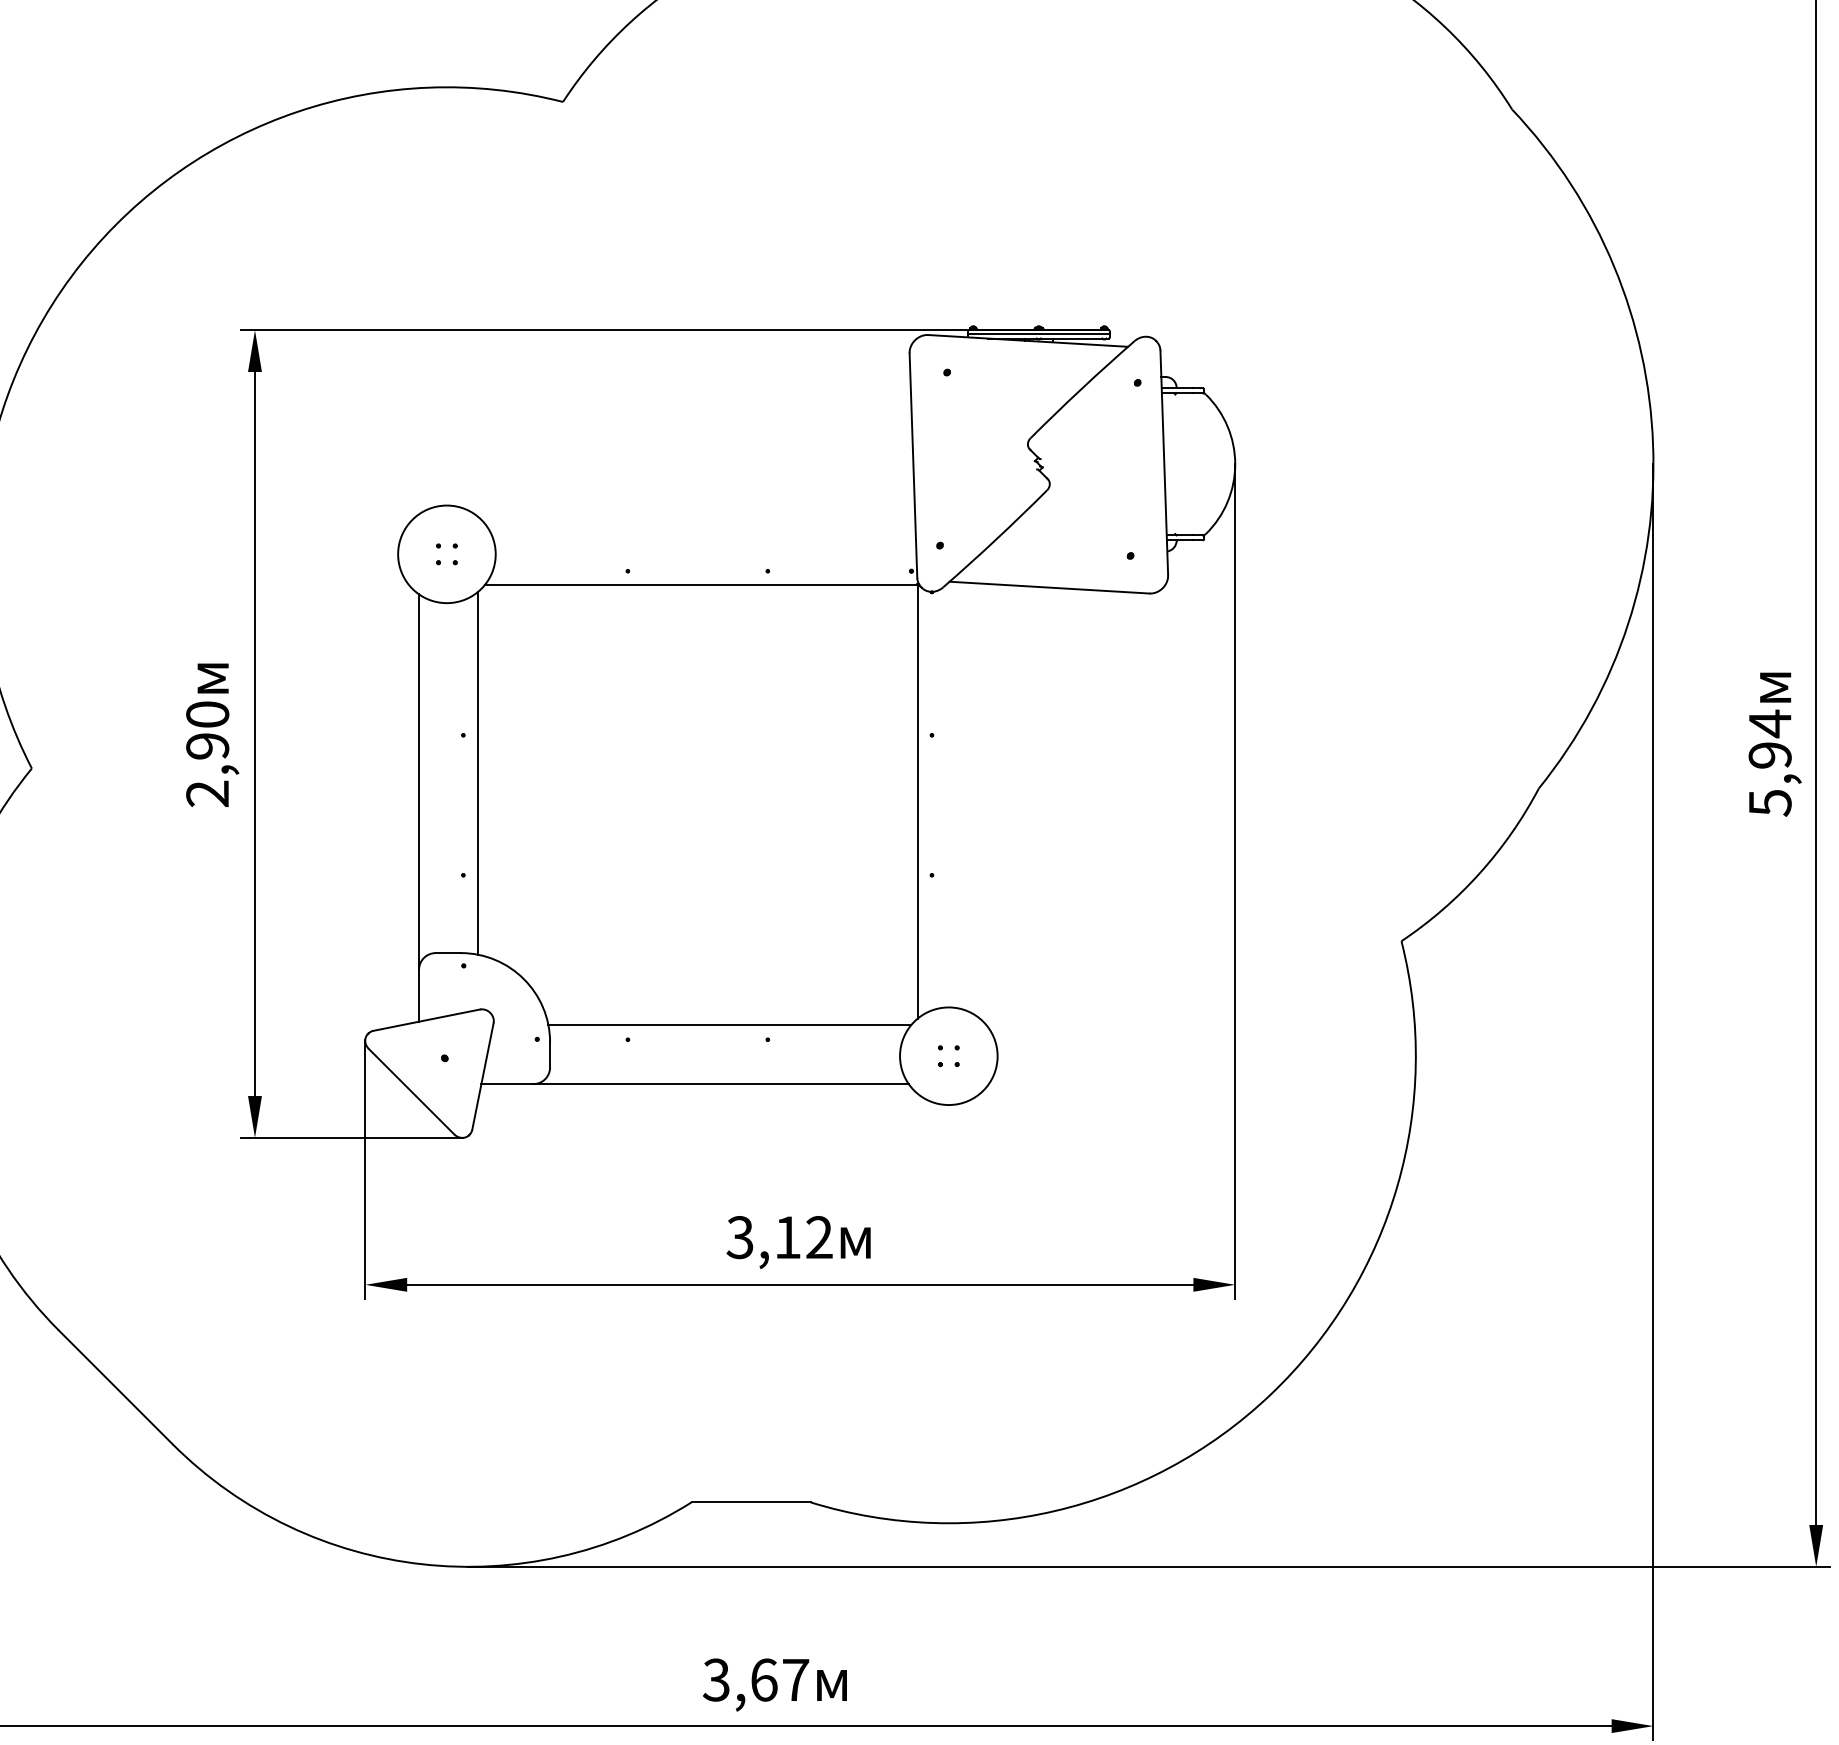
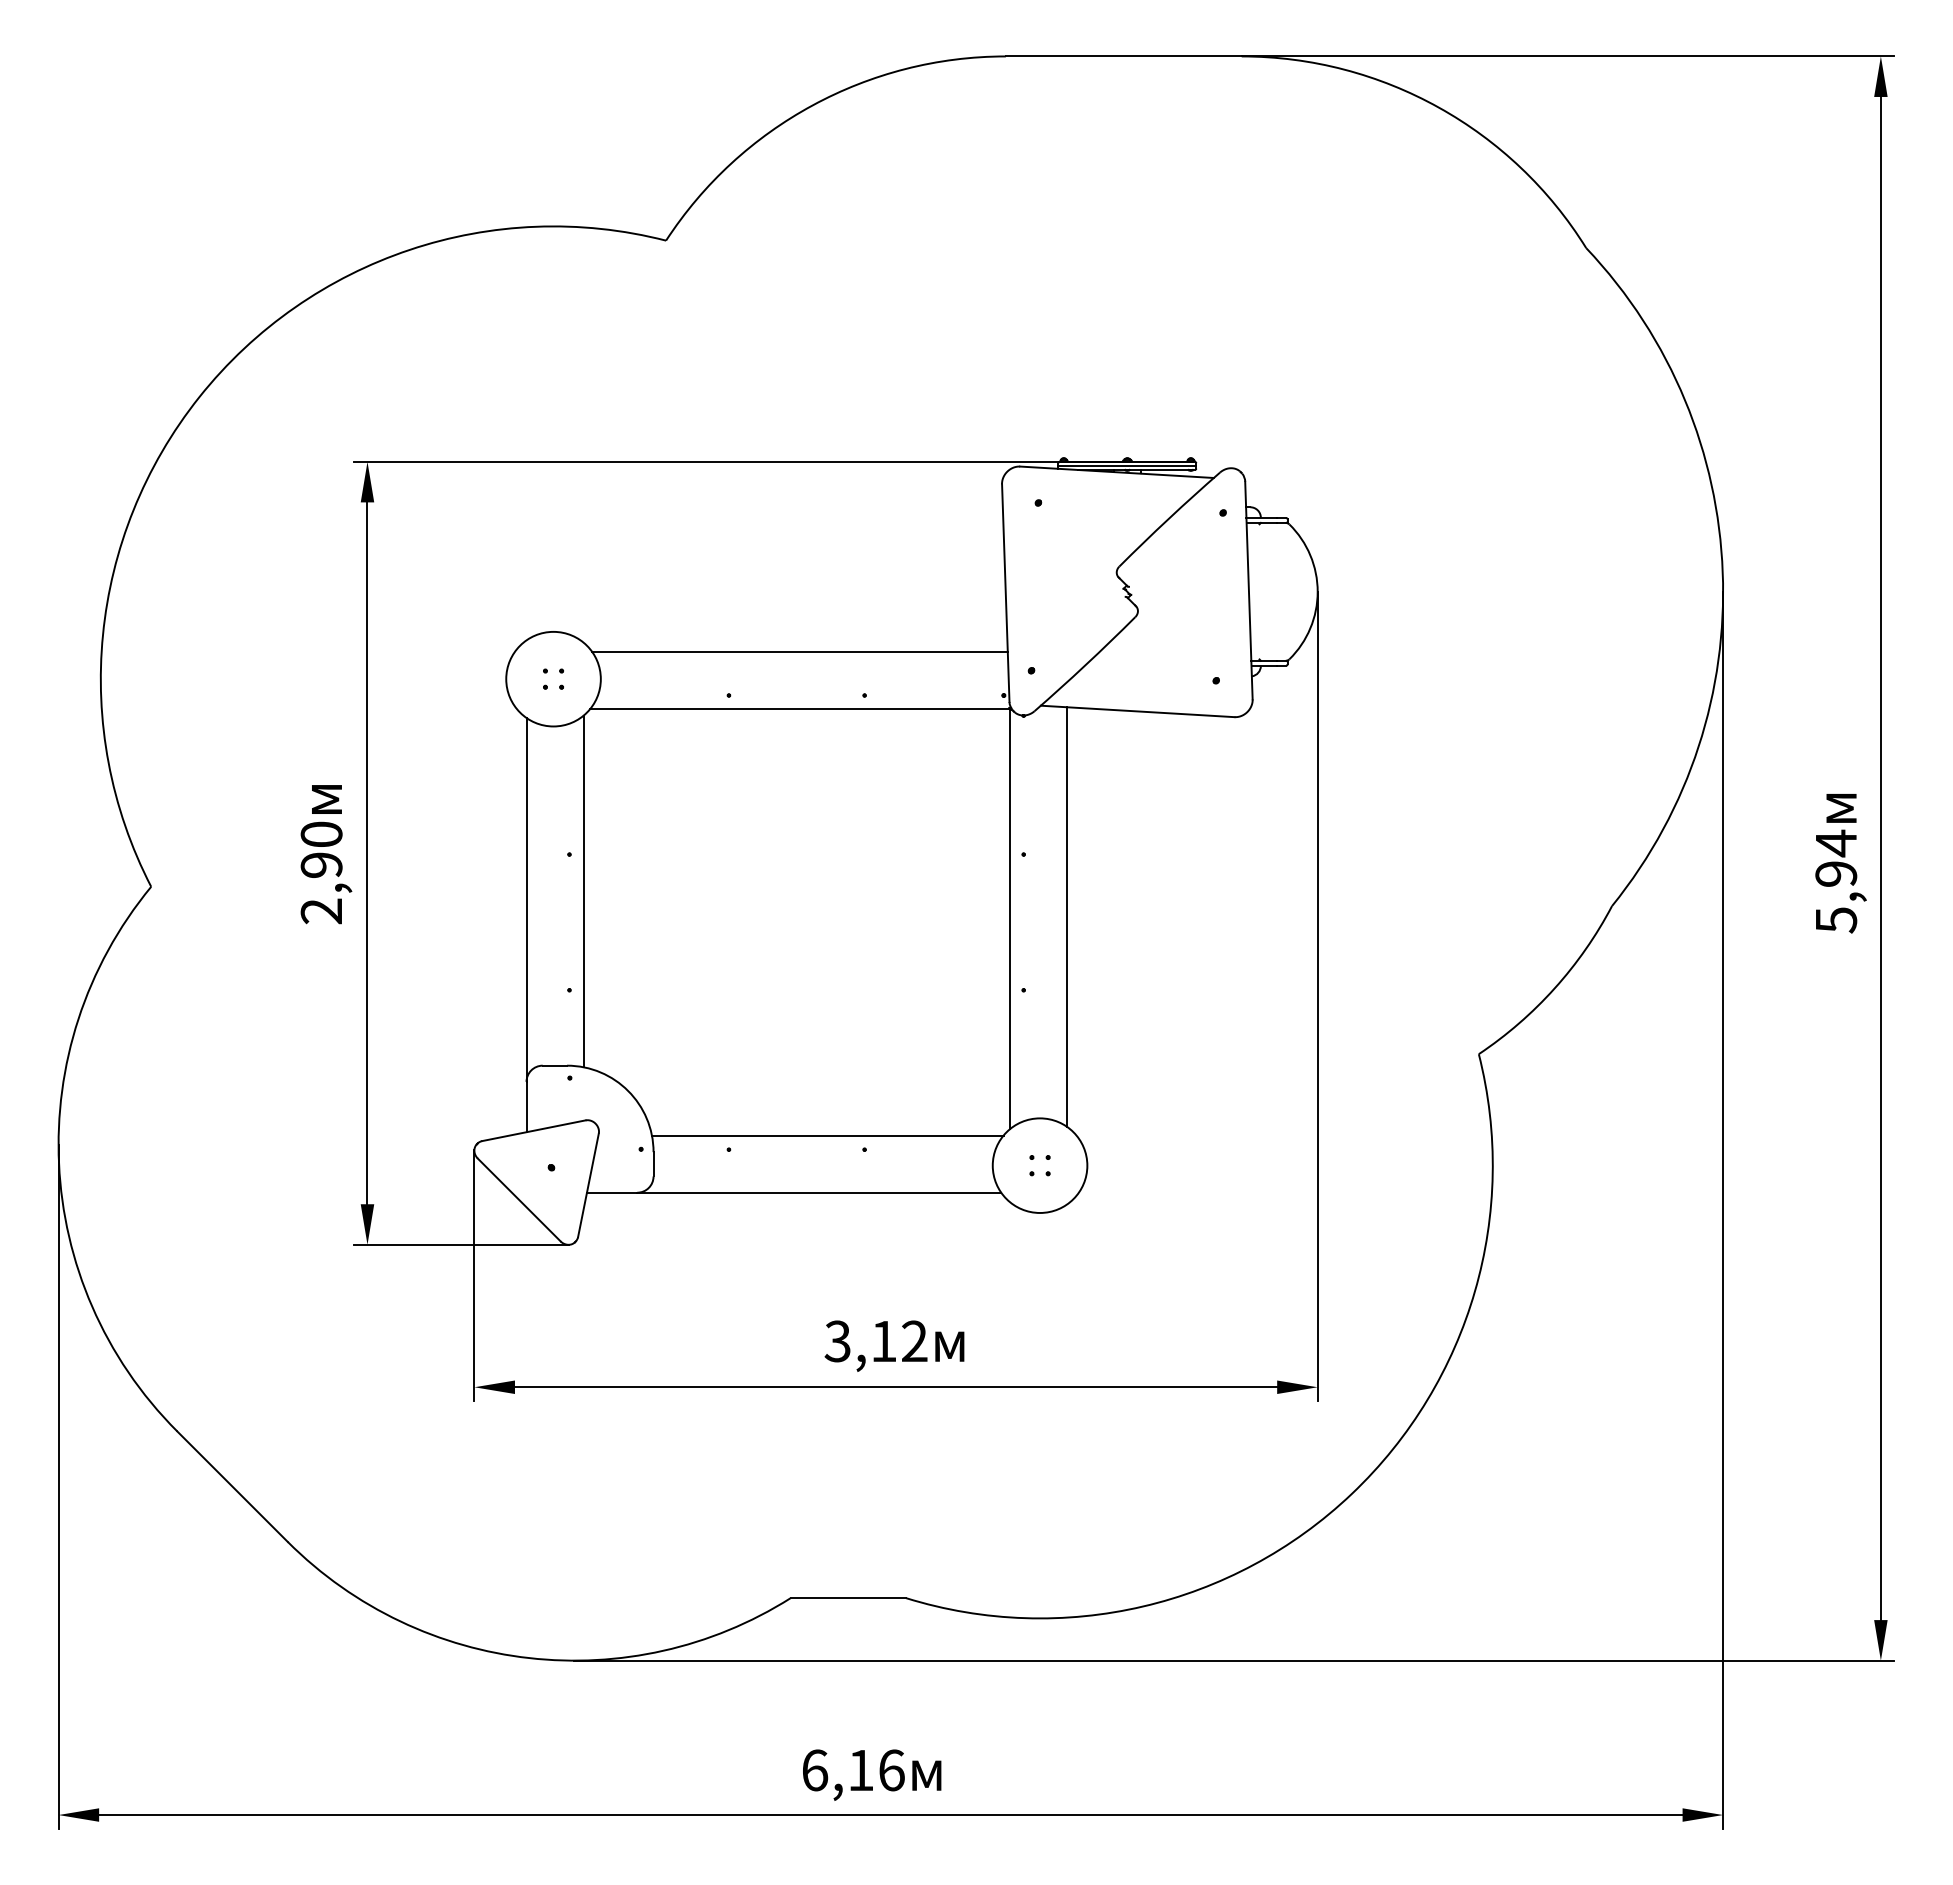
line: (700, 526) -> (799, 652), added
line: (977, 799) -> (1067, 916), added
text: (755, 1680) -> (852, 1770), 3,67 -> 6,16

